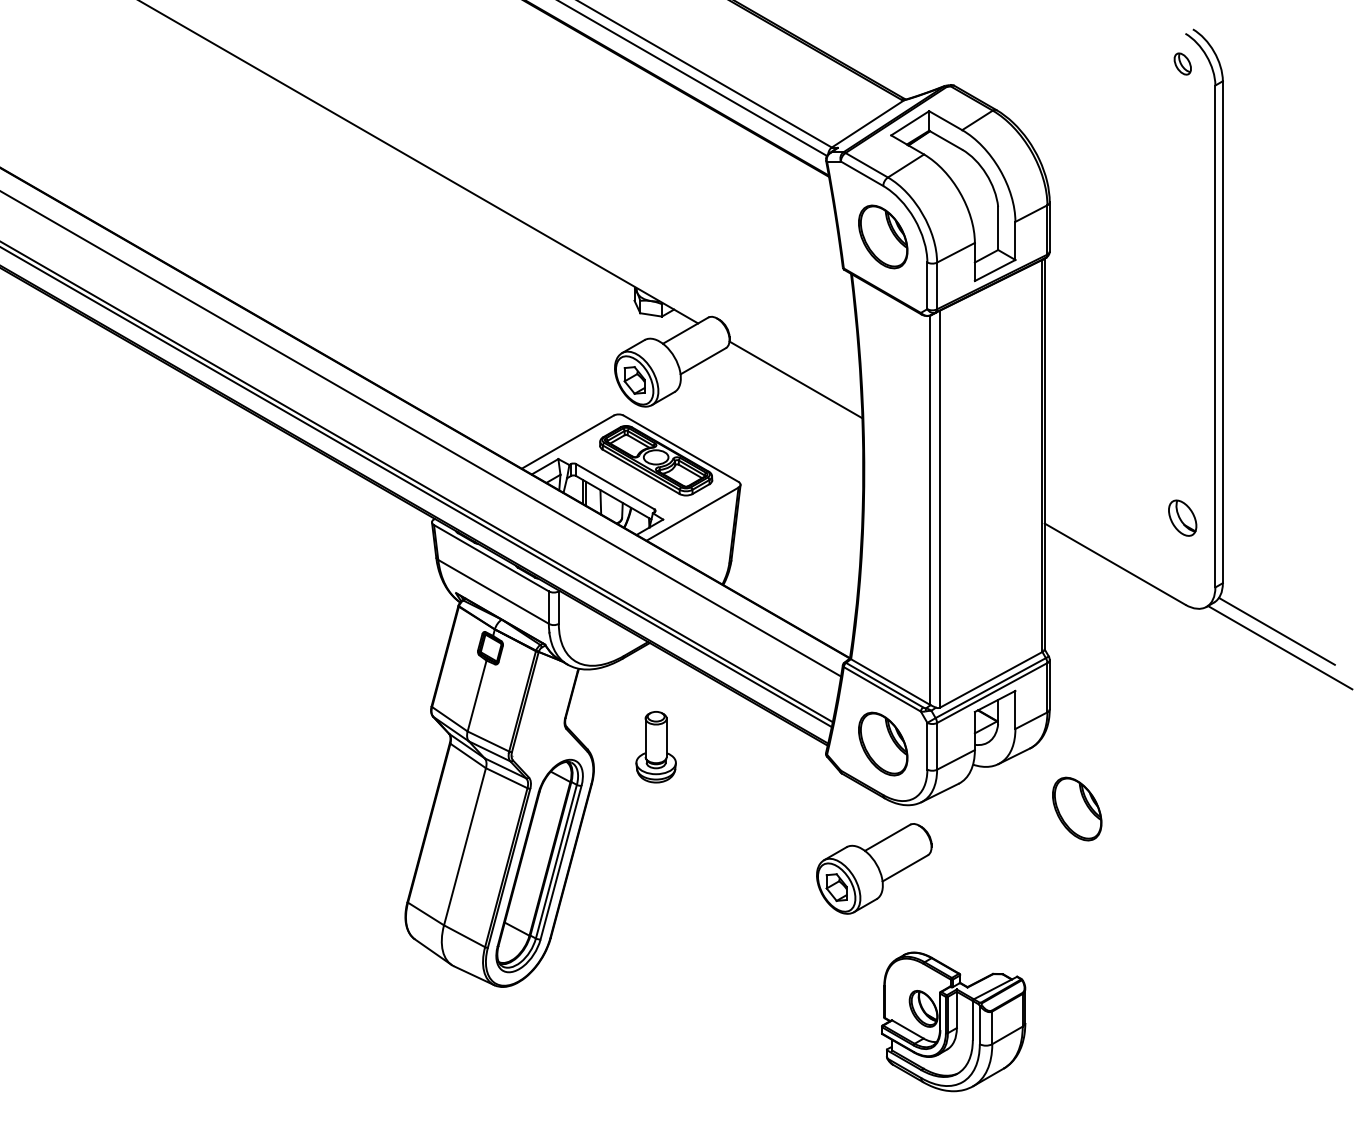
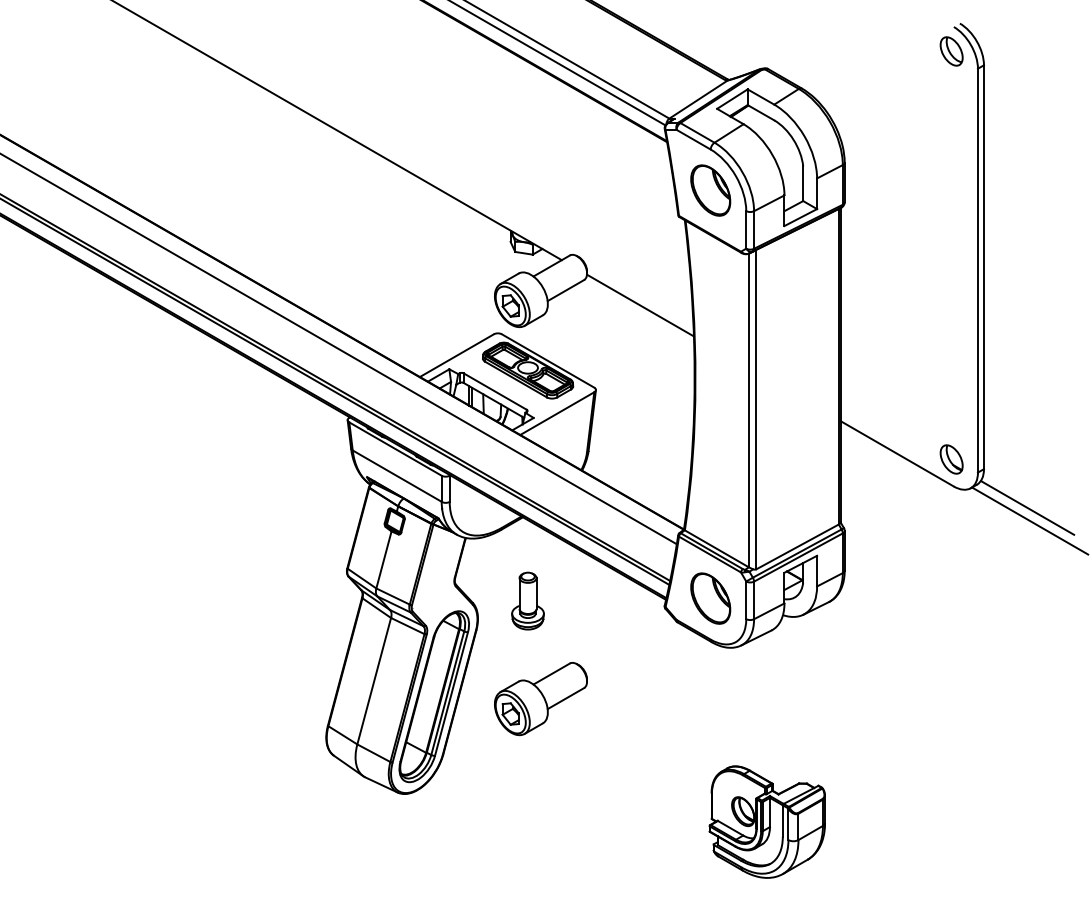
part: (1182, 63) -> (951, 51), size x1.67
part: (1182, 517) -> (951, 458), moved
part: (1077, 808) -> (867, 650), removed
part: (874, 868) -> (541, 698), moved

